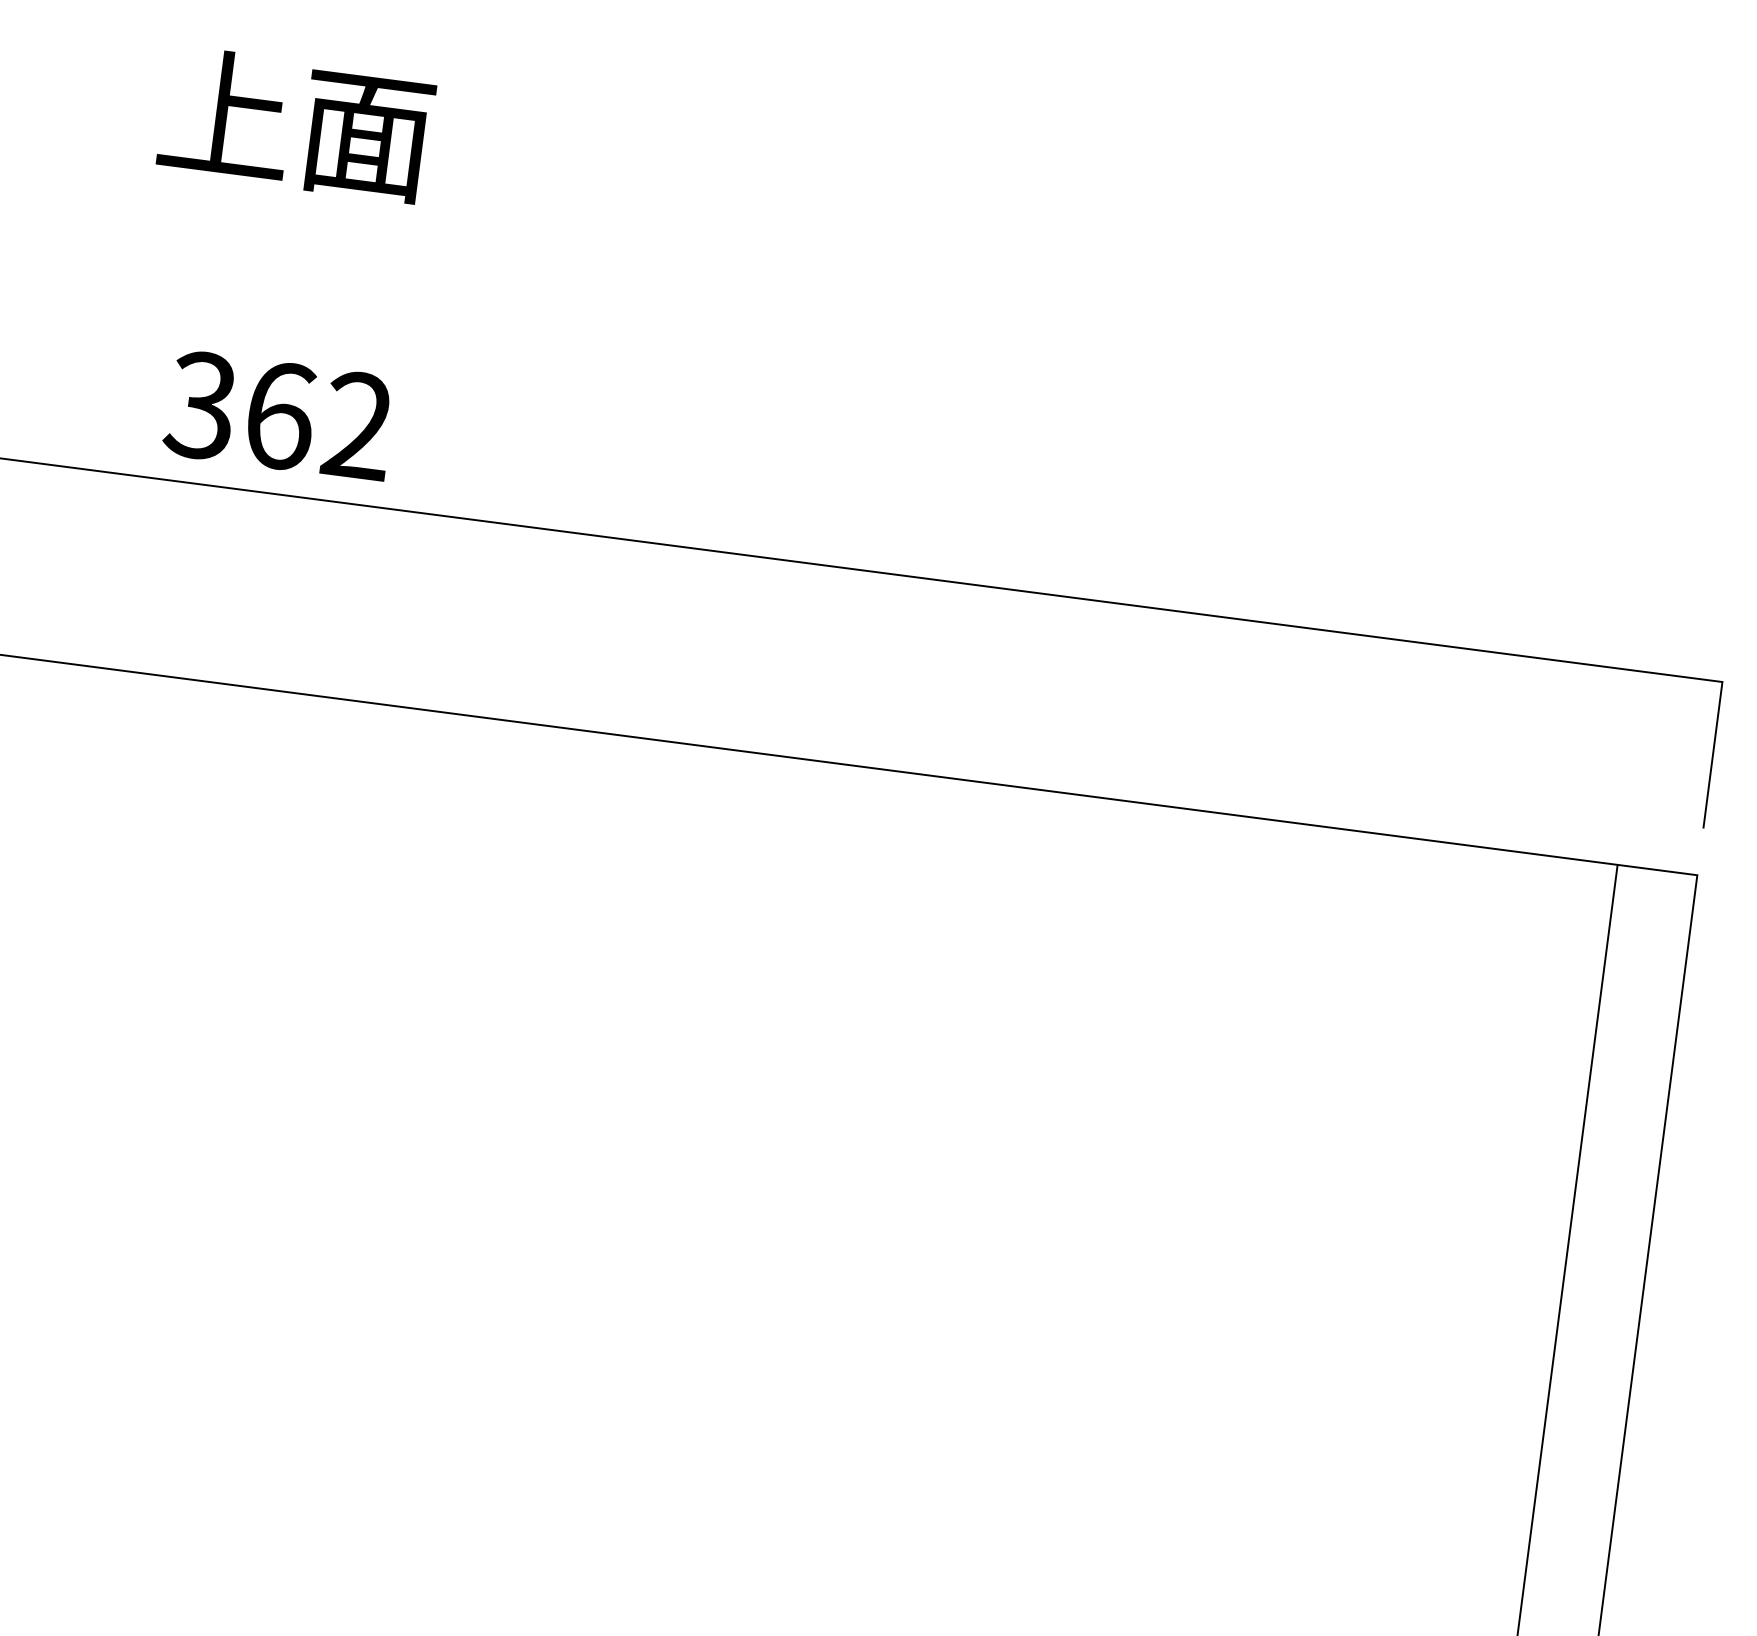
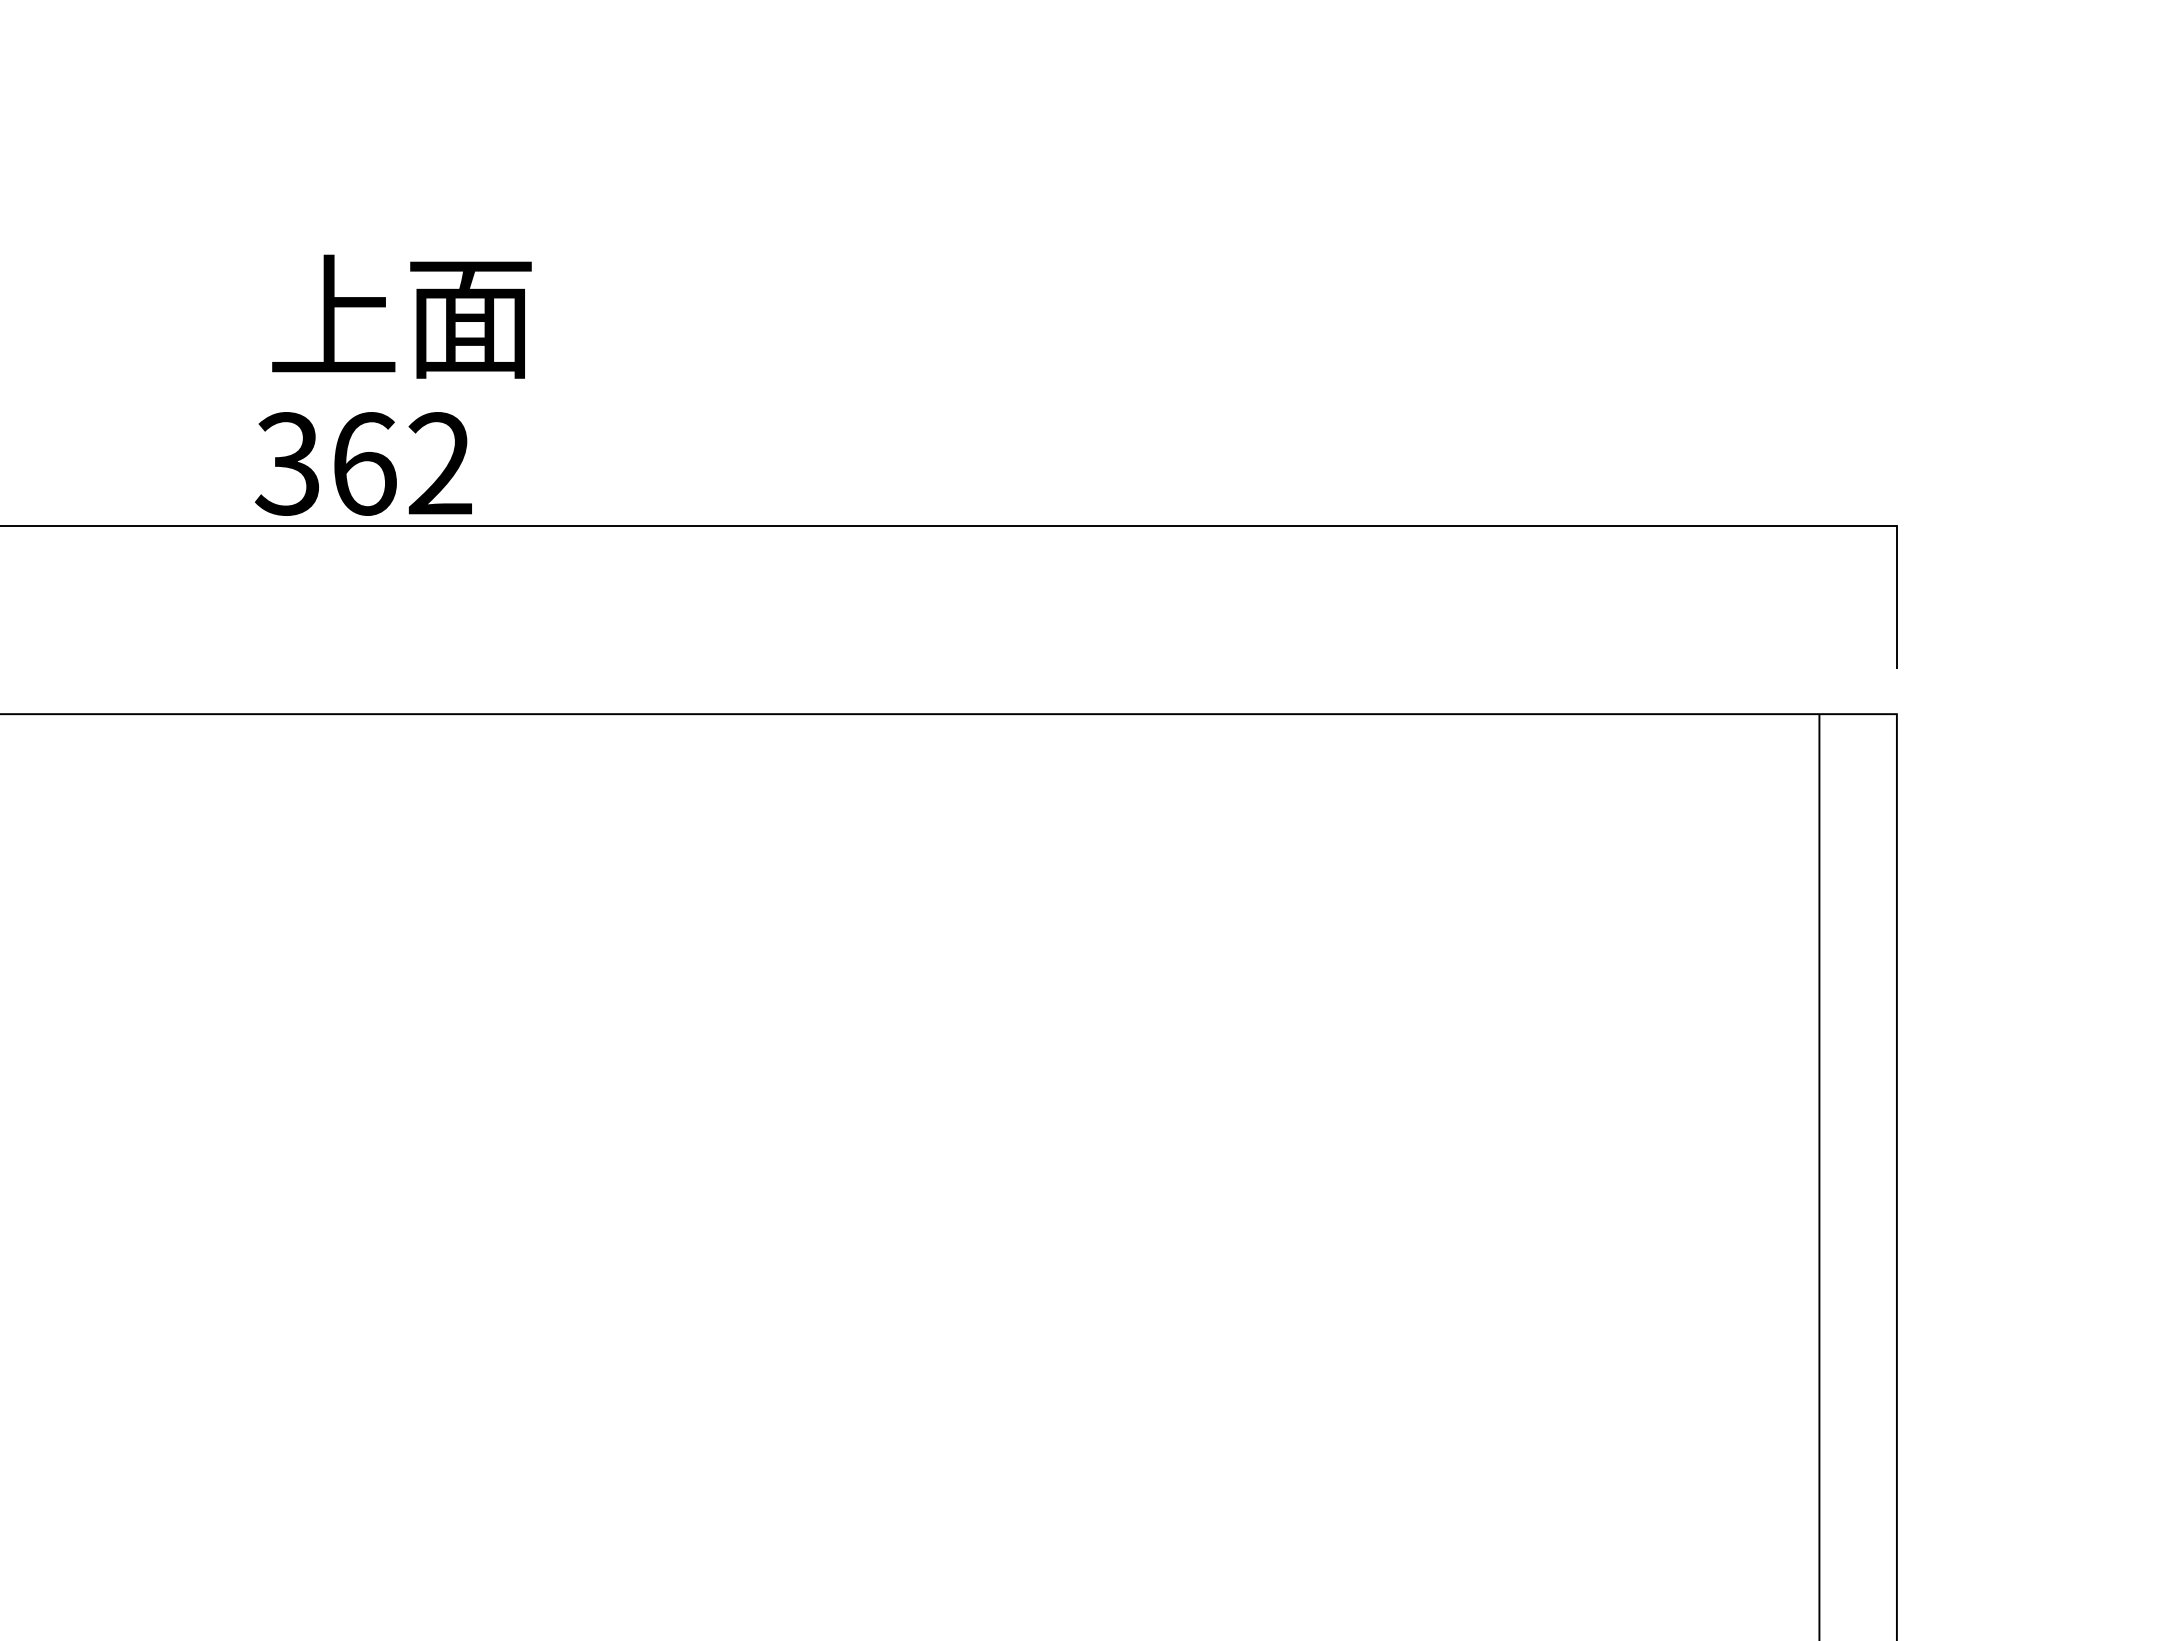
text: (296, 124) -> (401, 316), moved
text: (279, 415) -> (363, 463), moved

